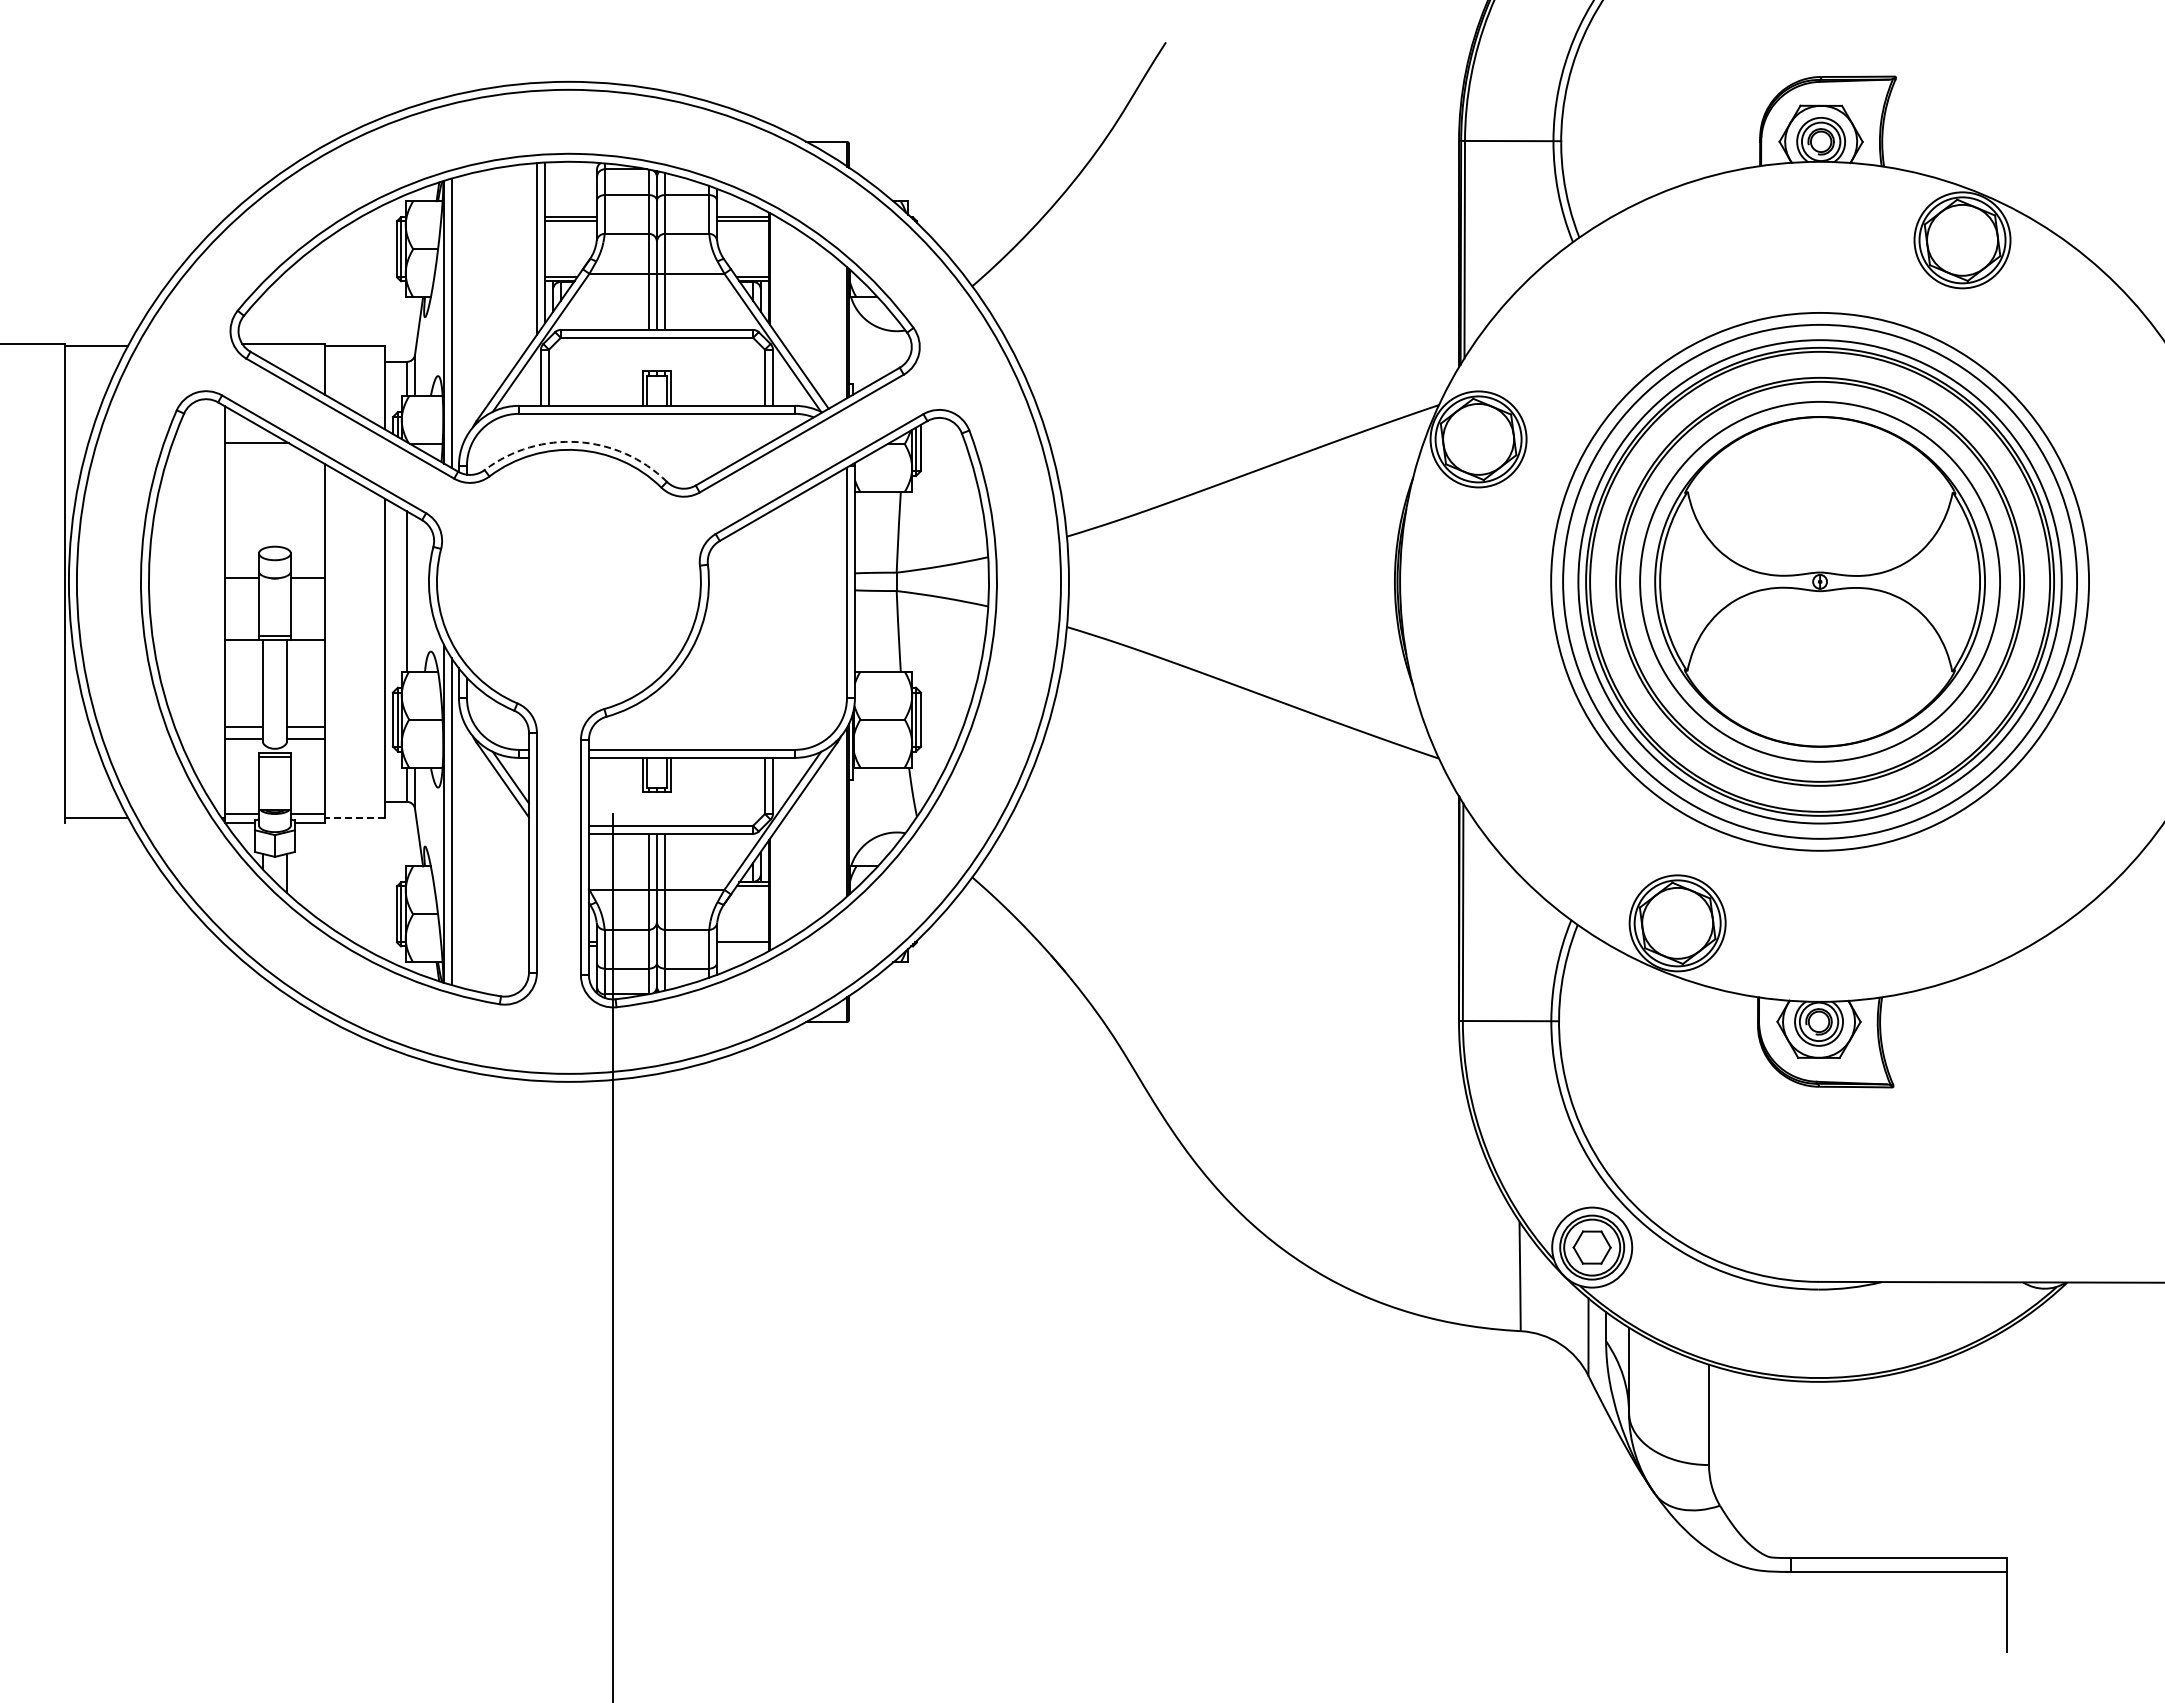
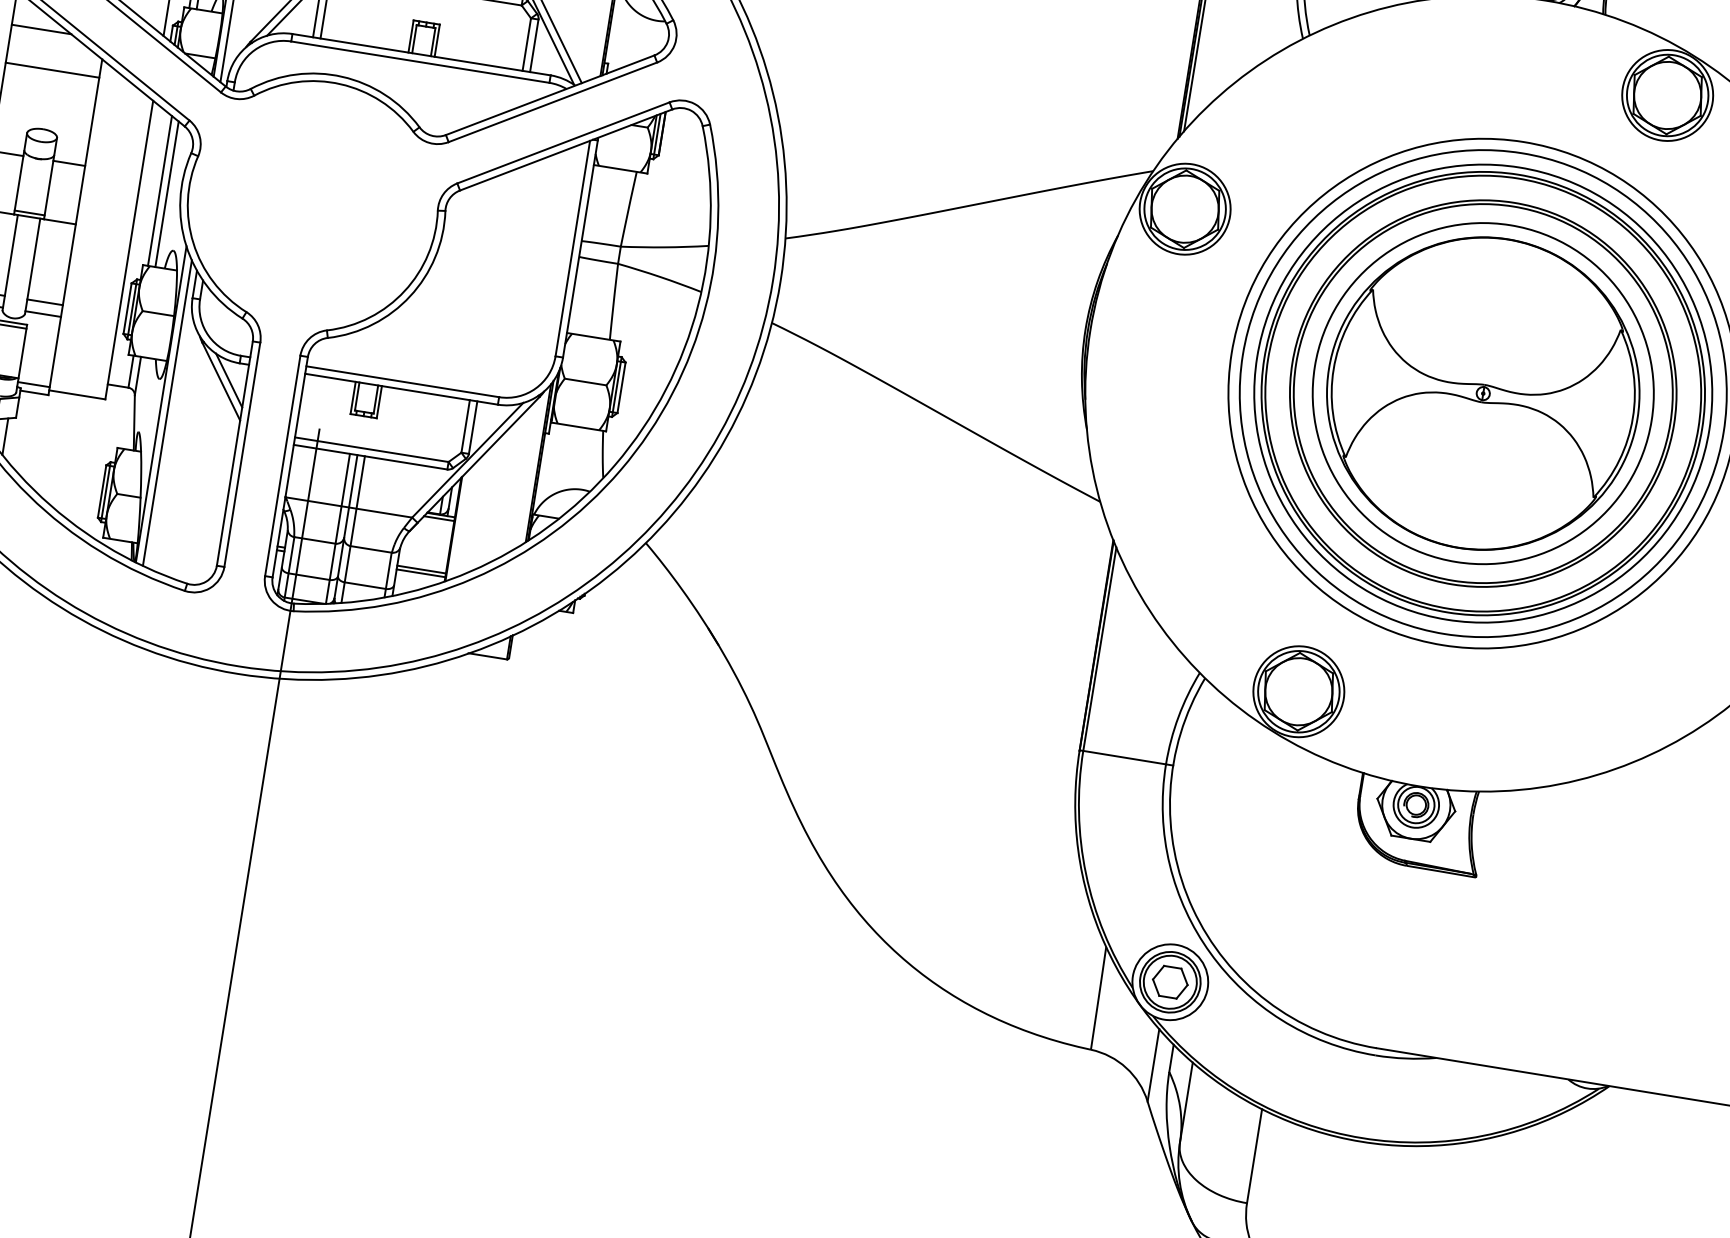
arc: (578, 442) -> (342, 77), dashed -> solid
line: (274, 483) -> (52, 70), added
line: (415, 593) -> (167, 194), added
line: (354, 817) -> (76, 394), dashed -> solid
line: (742, 946) -> (420, 573), added

